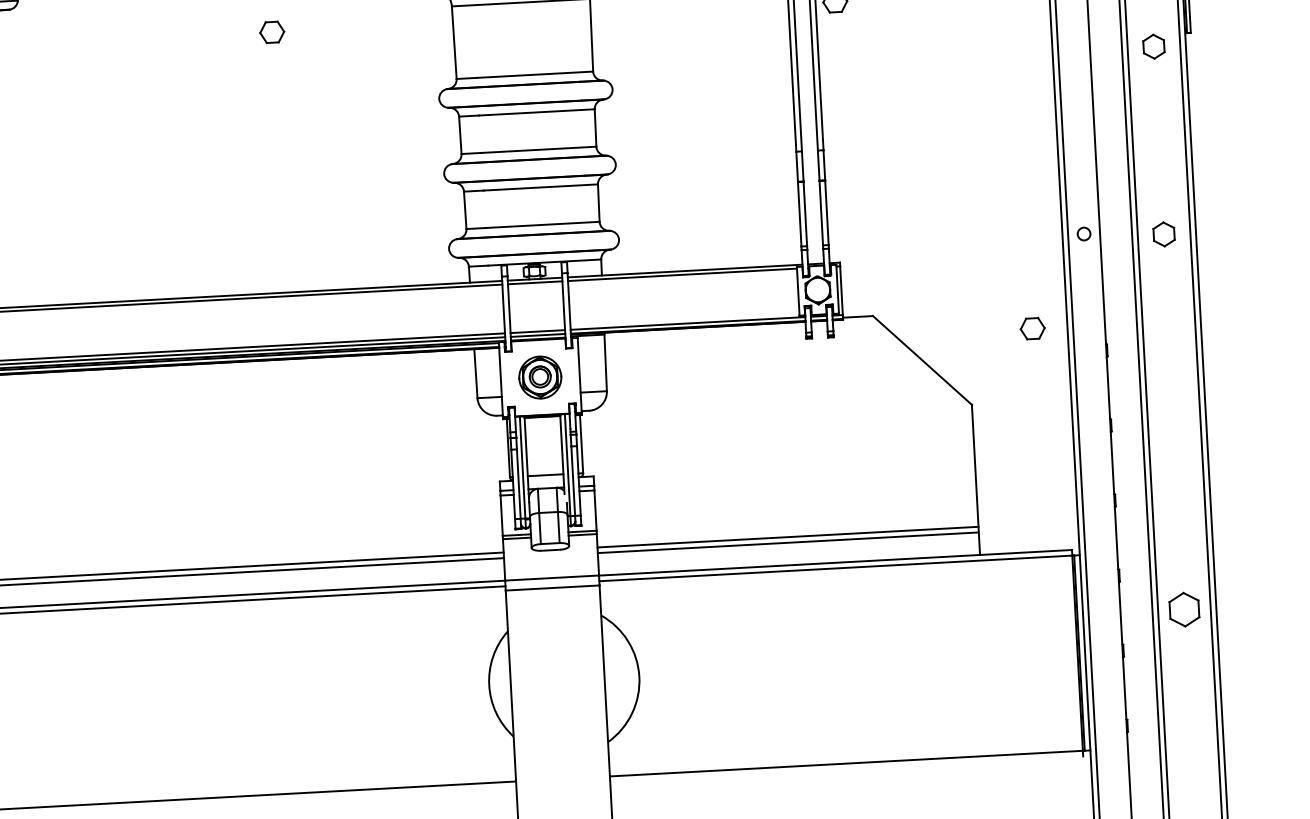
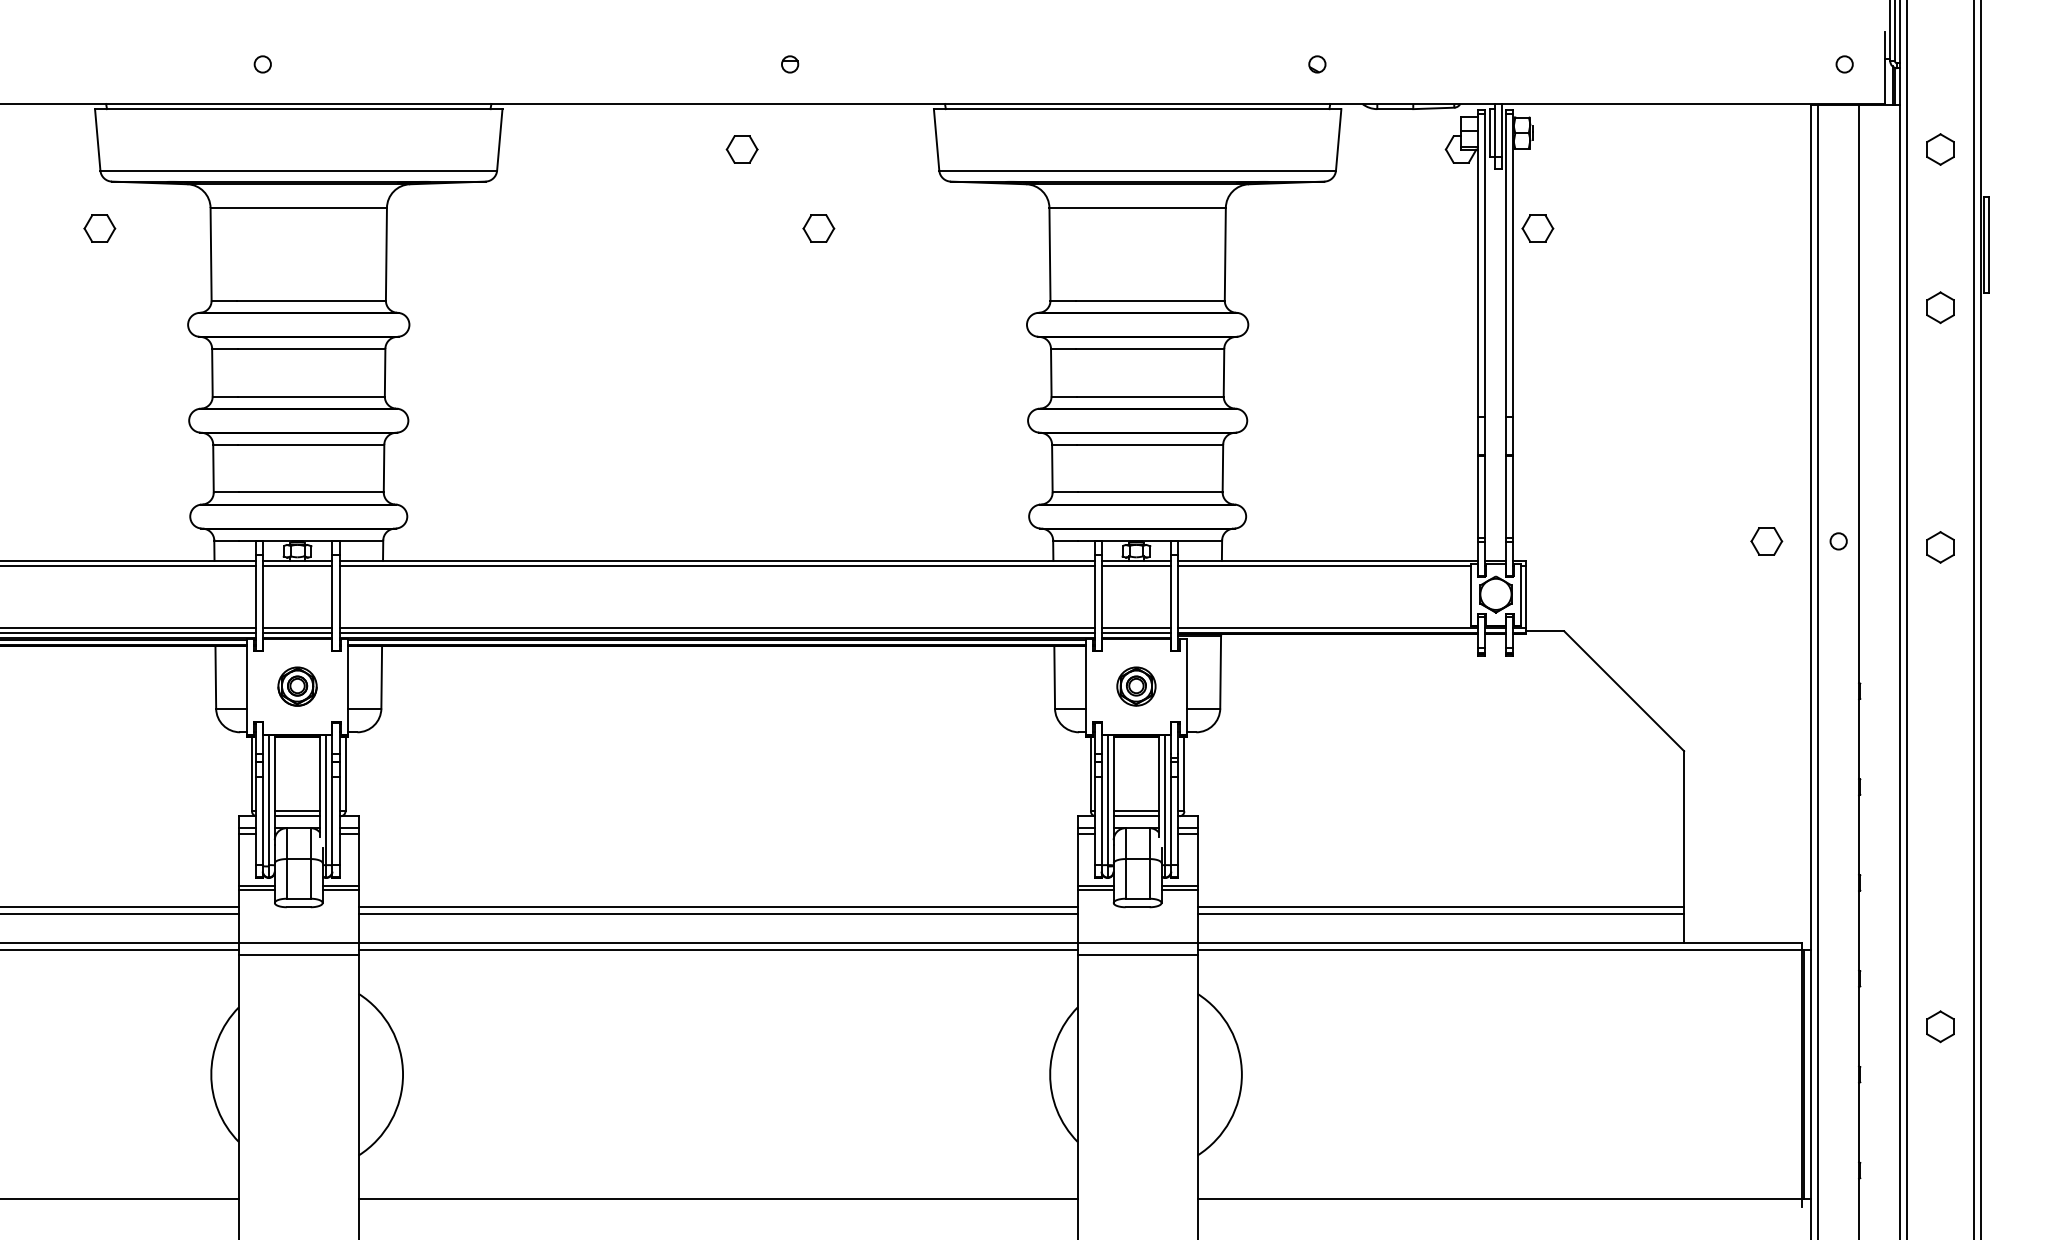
part: (1032, 328) -> (1766, 541), moved
part: (540, 377) -> (1136, 686), size x0.71
line: (545, 479) -> (1136, 816), added
part: (1184, 609) -> (1940, 1026), size x0.71

